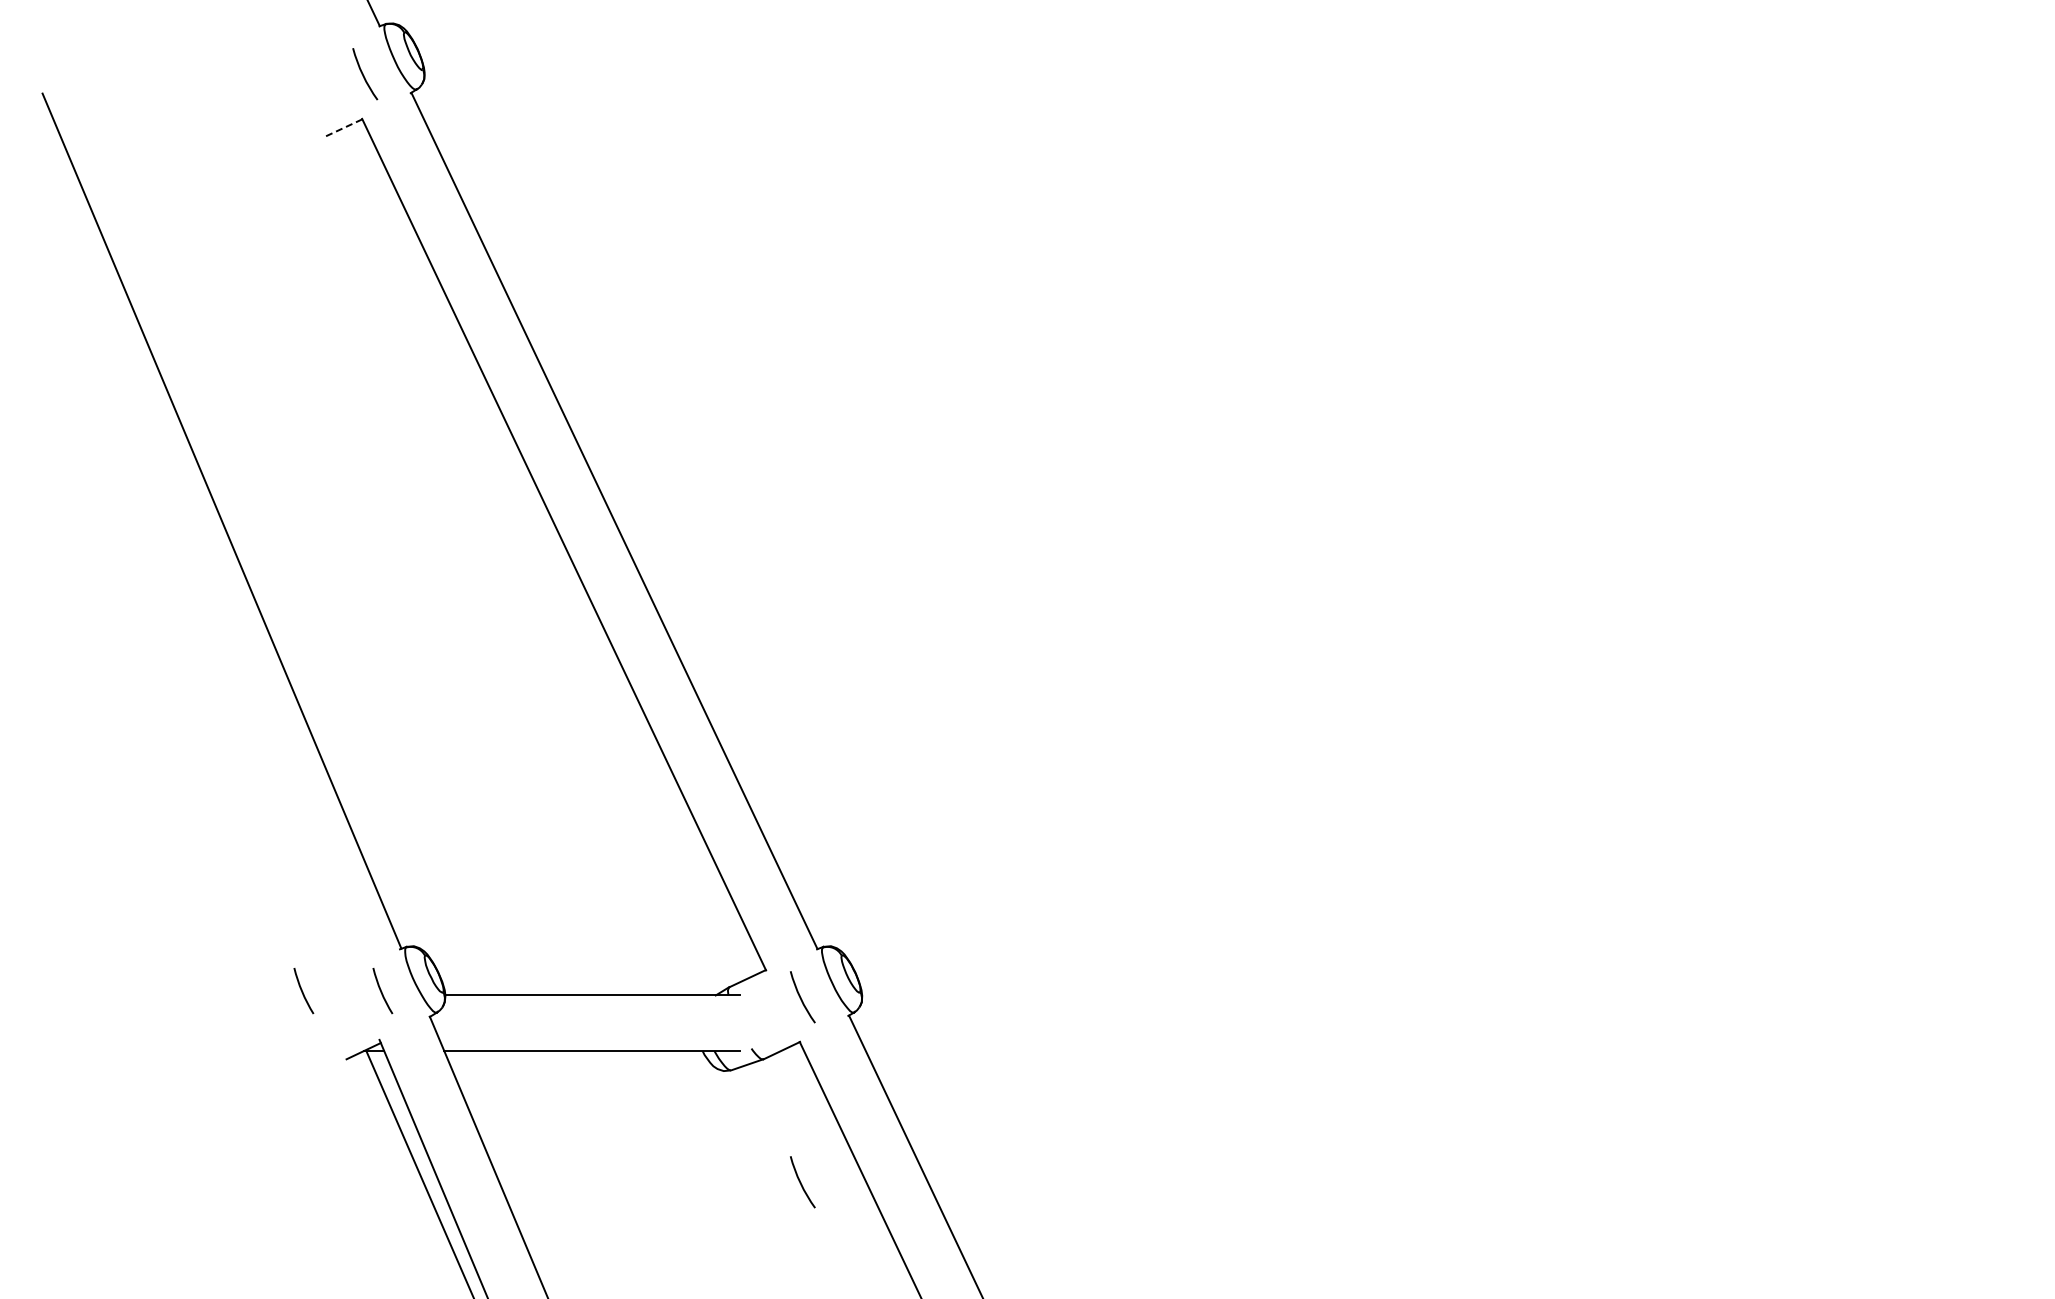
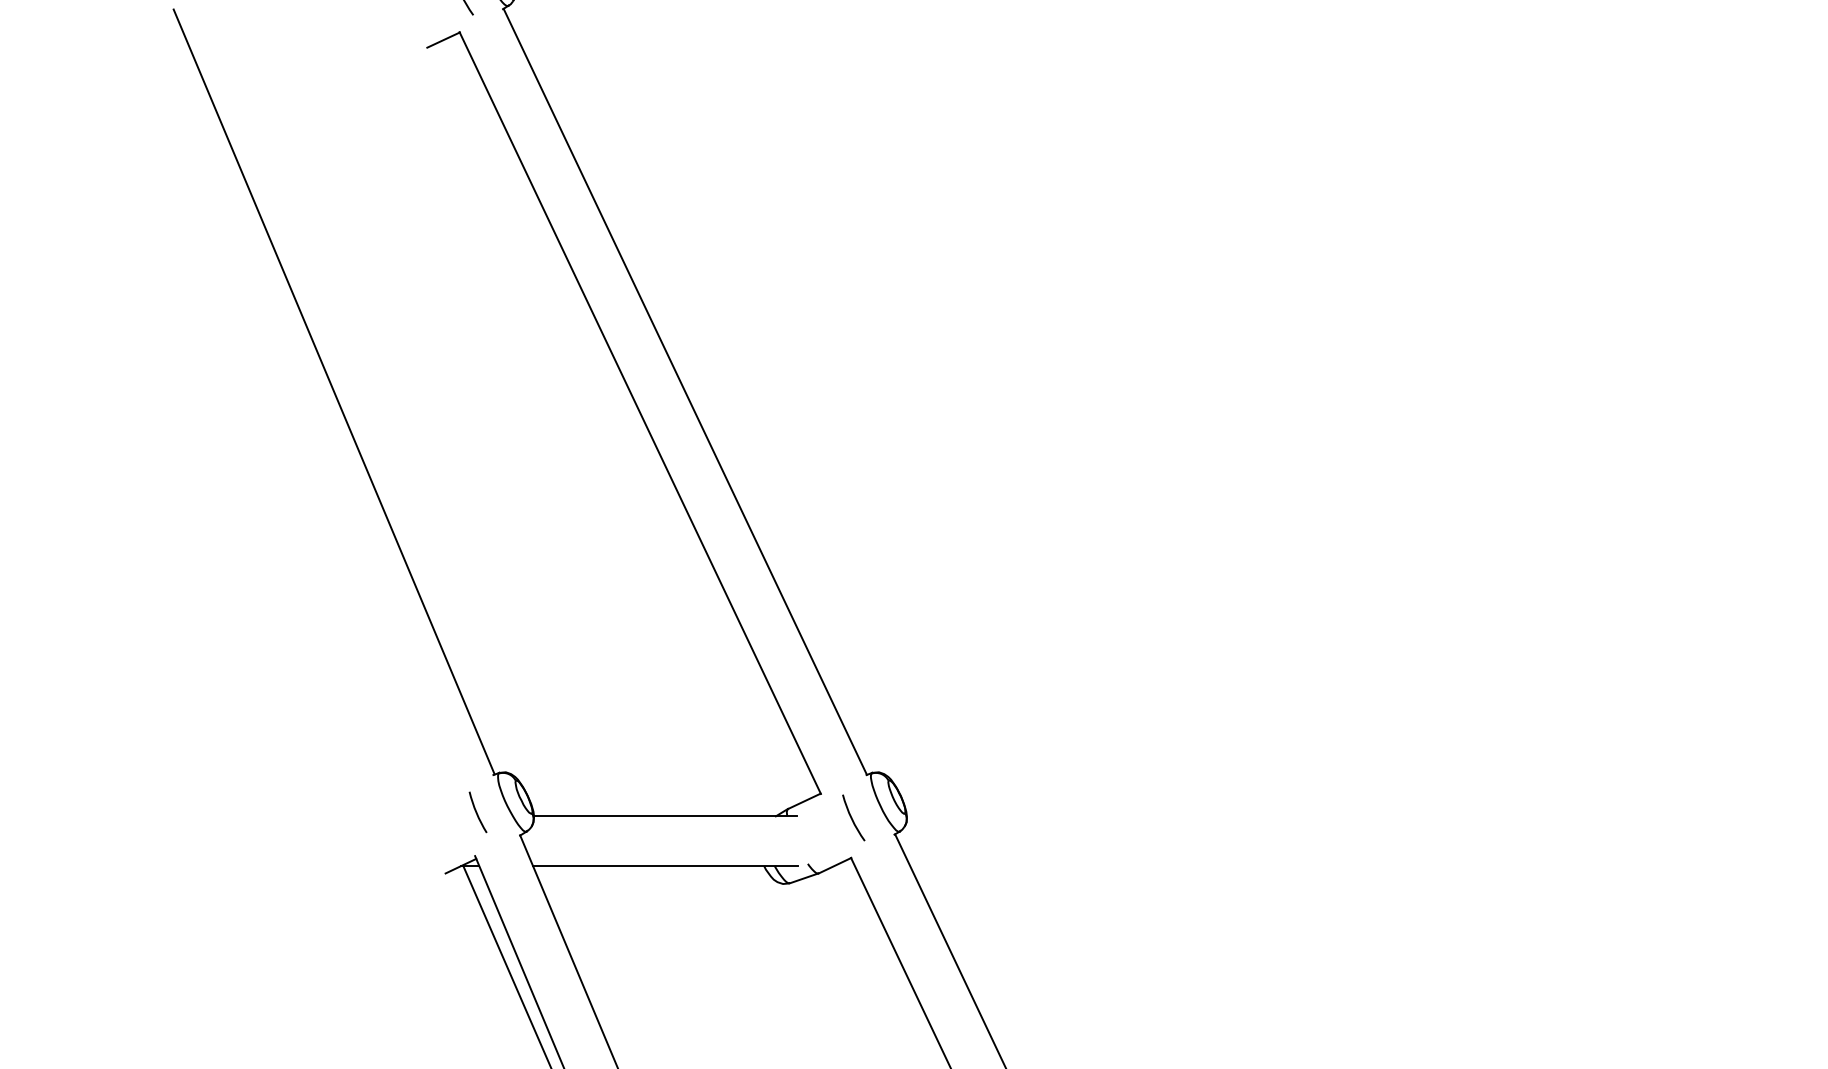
line: (344, 127) -> (443, 39), dashed -> solid
arc: (303, 991) -> (407, 812), removed
arc: (801, 1182) -> (852, 983), removed

